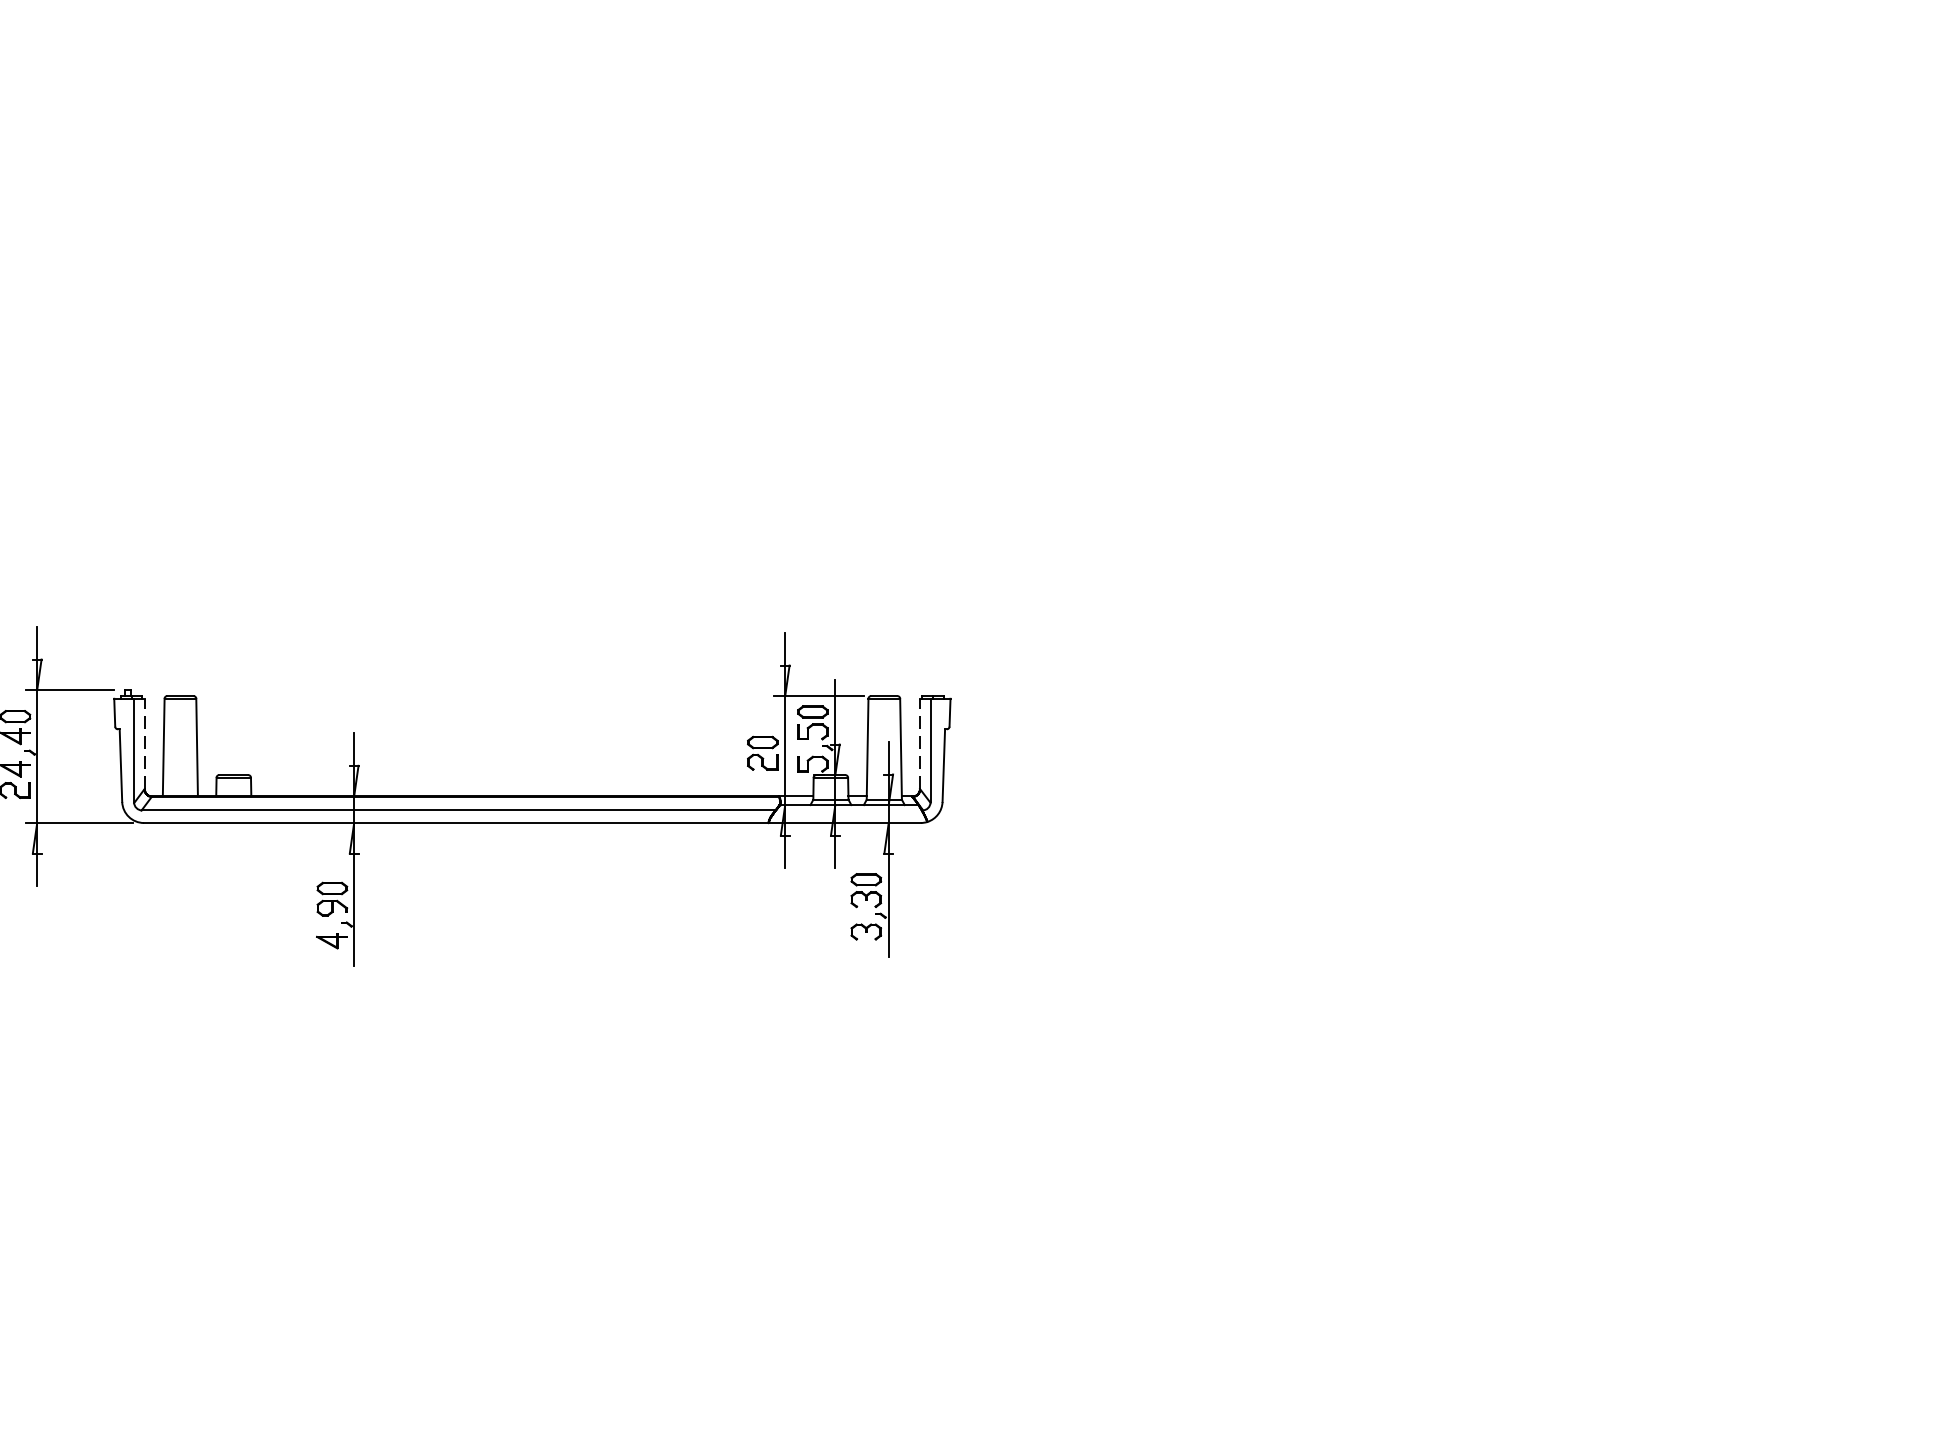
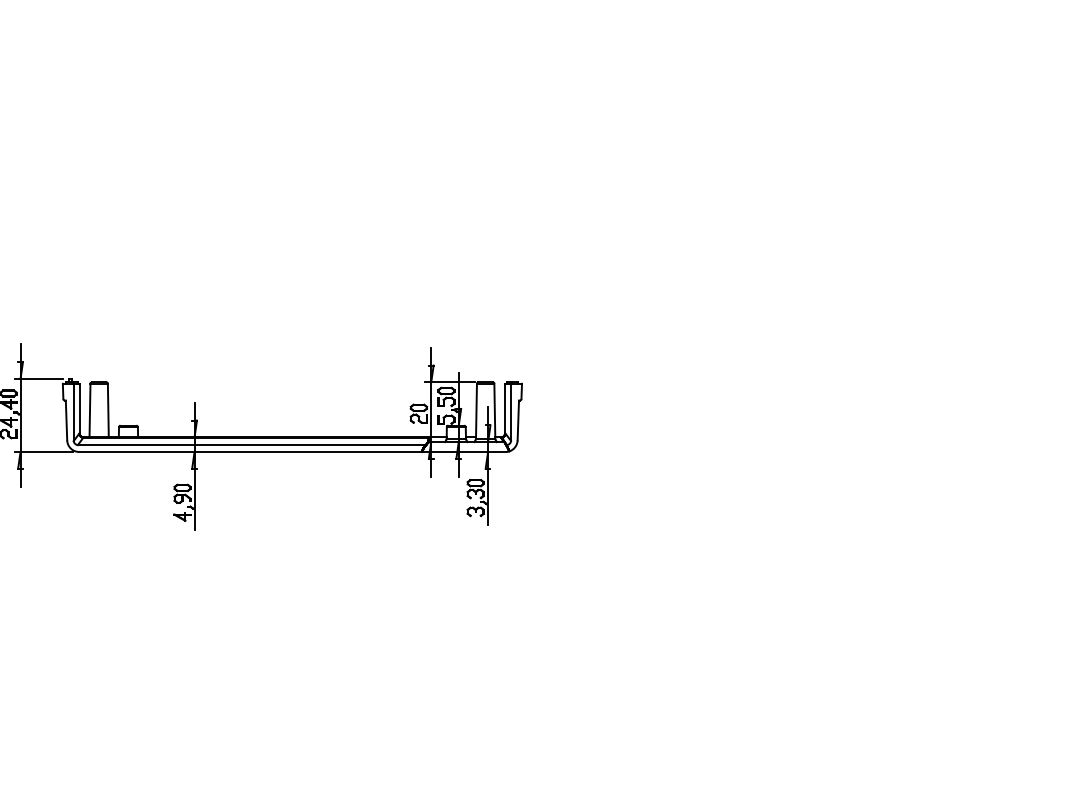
line: (144, 743) -> (79, 408), dashed -> solid
line: (920, 743) -> (505, 408), dashed -> solid

